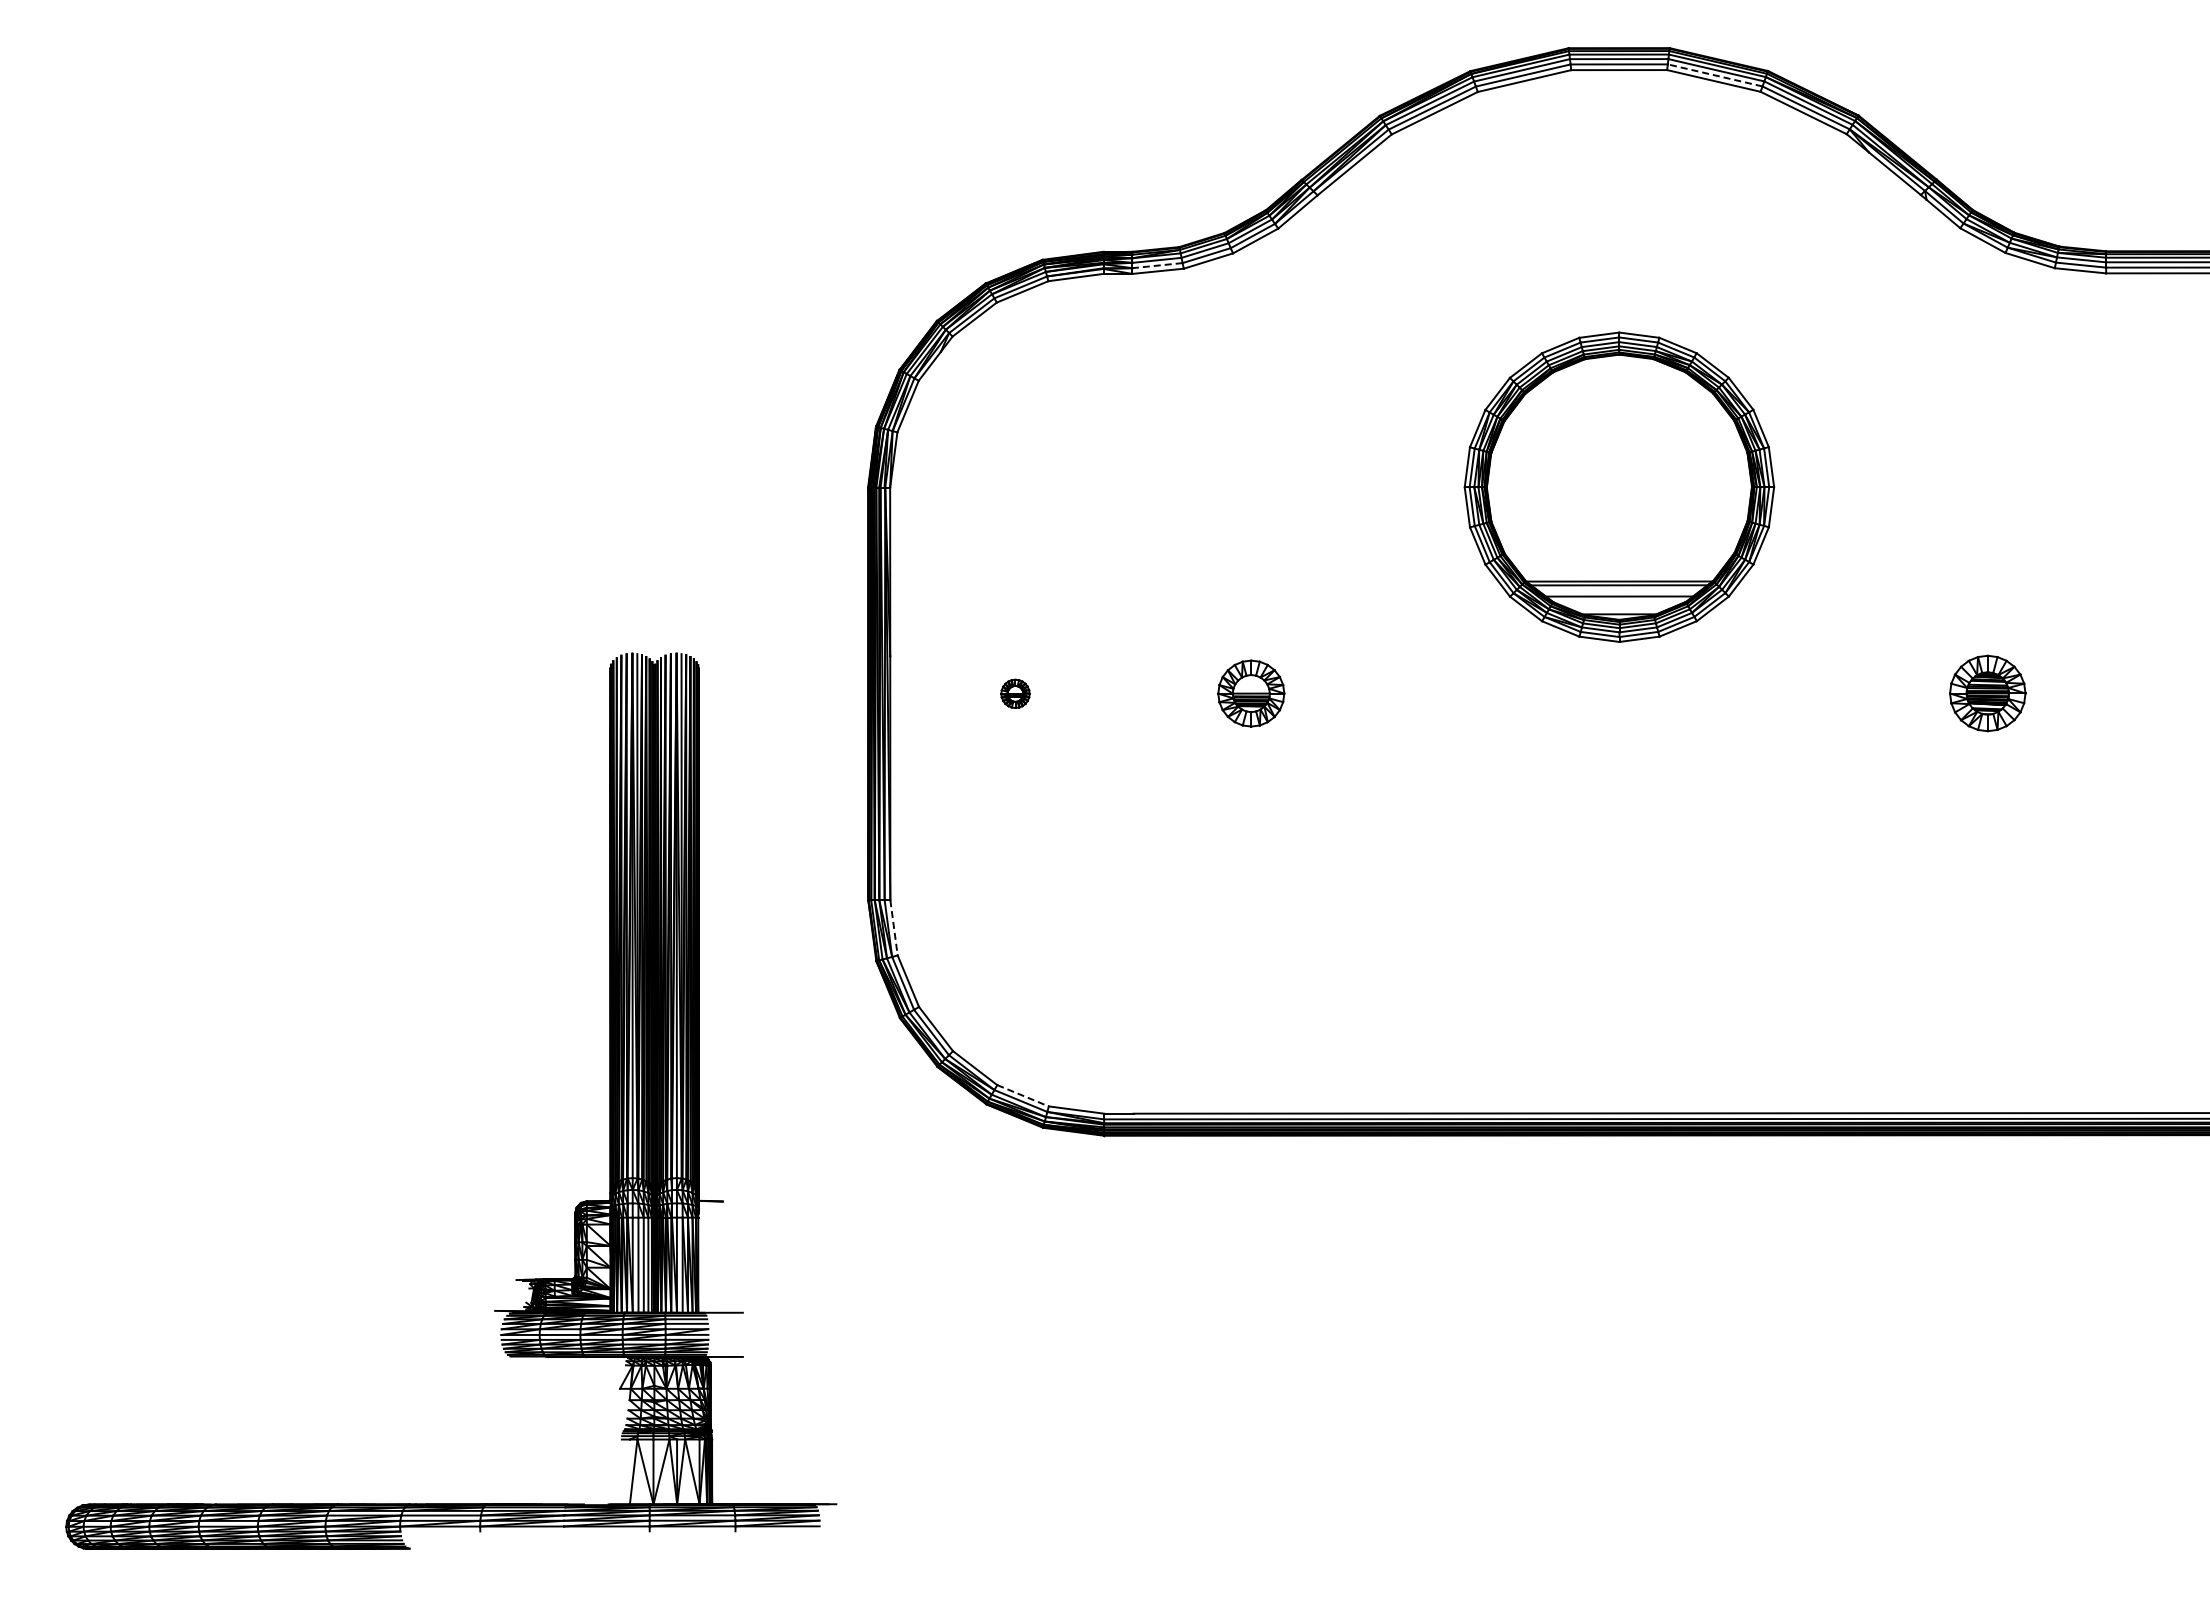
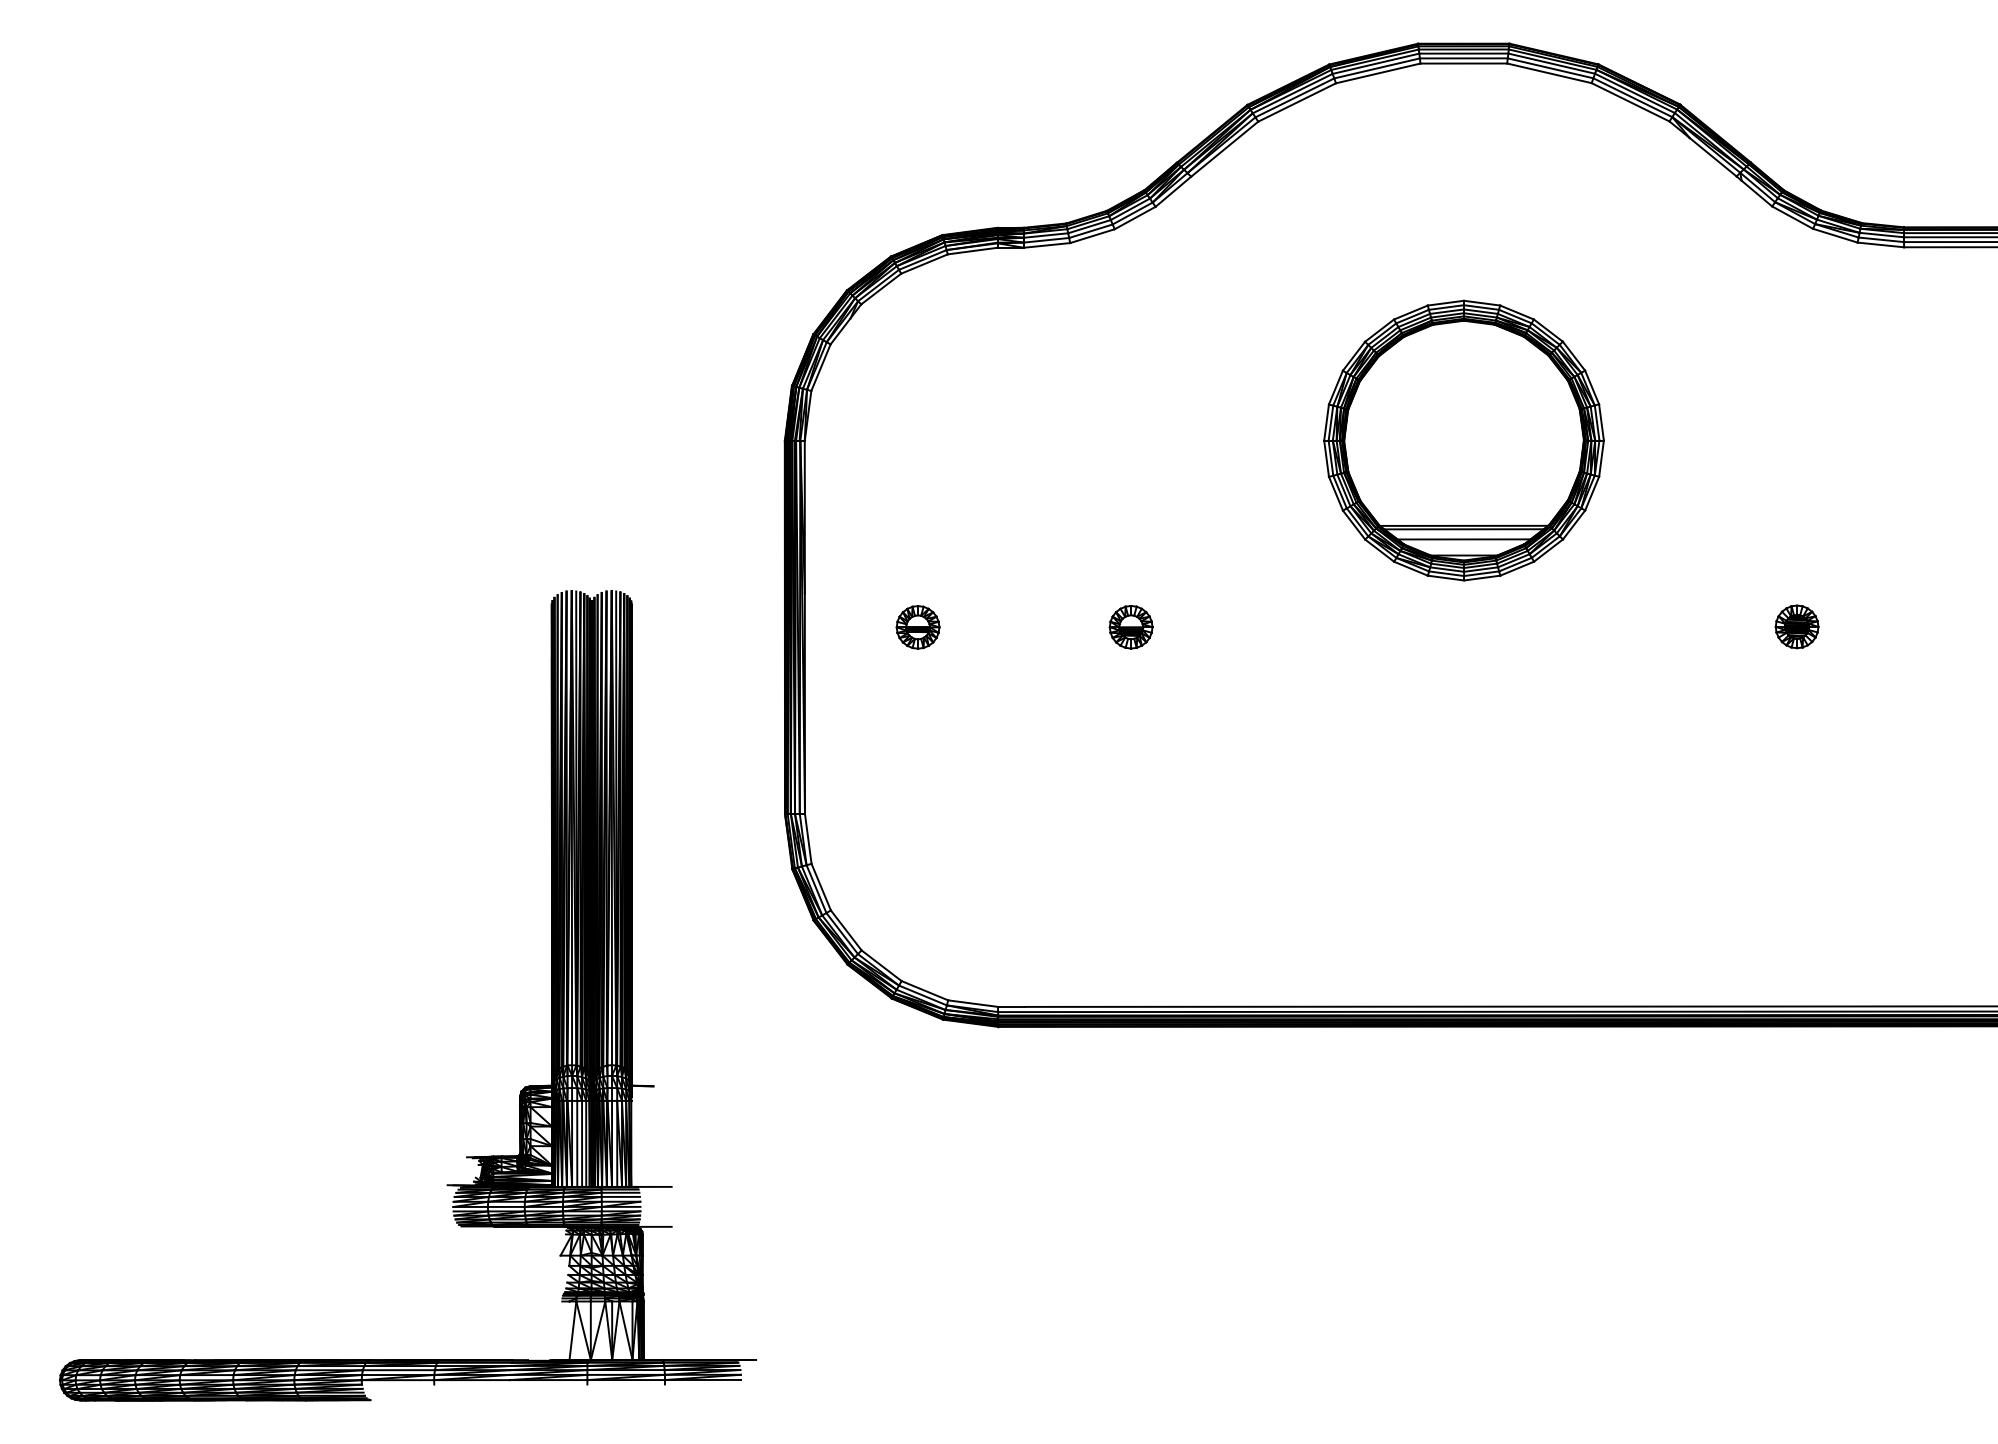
line: (1715, 75) -> (1550, 68), dashed -> solid
line: (1157, 265) -> (1046, 240), dashed -> solid
part: (1987, 692) -> (1796, 626), size x0.62
part: (1015, 693) -> (918, 627), size x1.67
part: (1250, 693) -> (1130, 627), size x0.71
line: (894, 927) -> (808, 838), dashed -> solid
line: (1023, 1095) -> (925, 990), dashed -> solid

